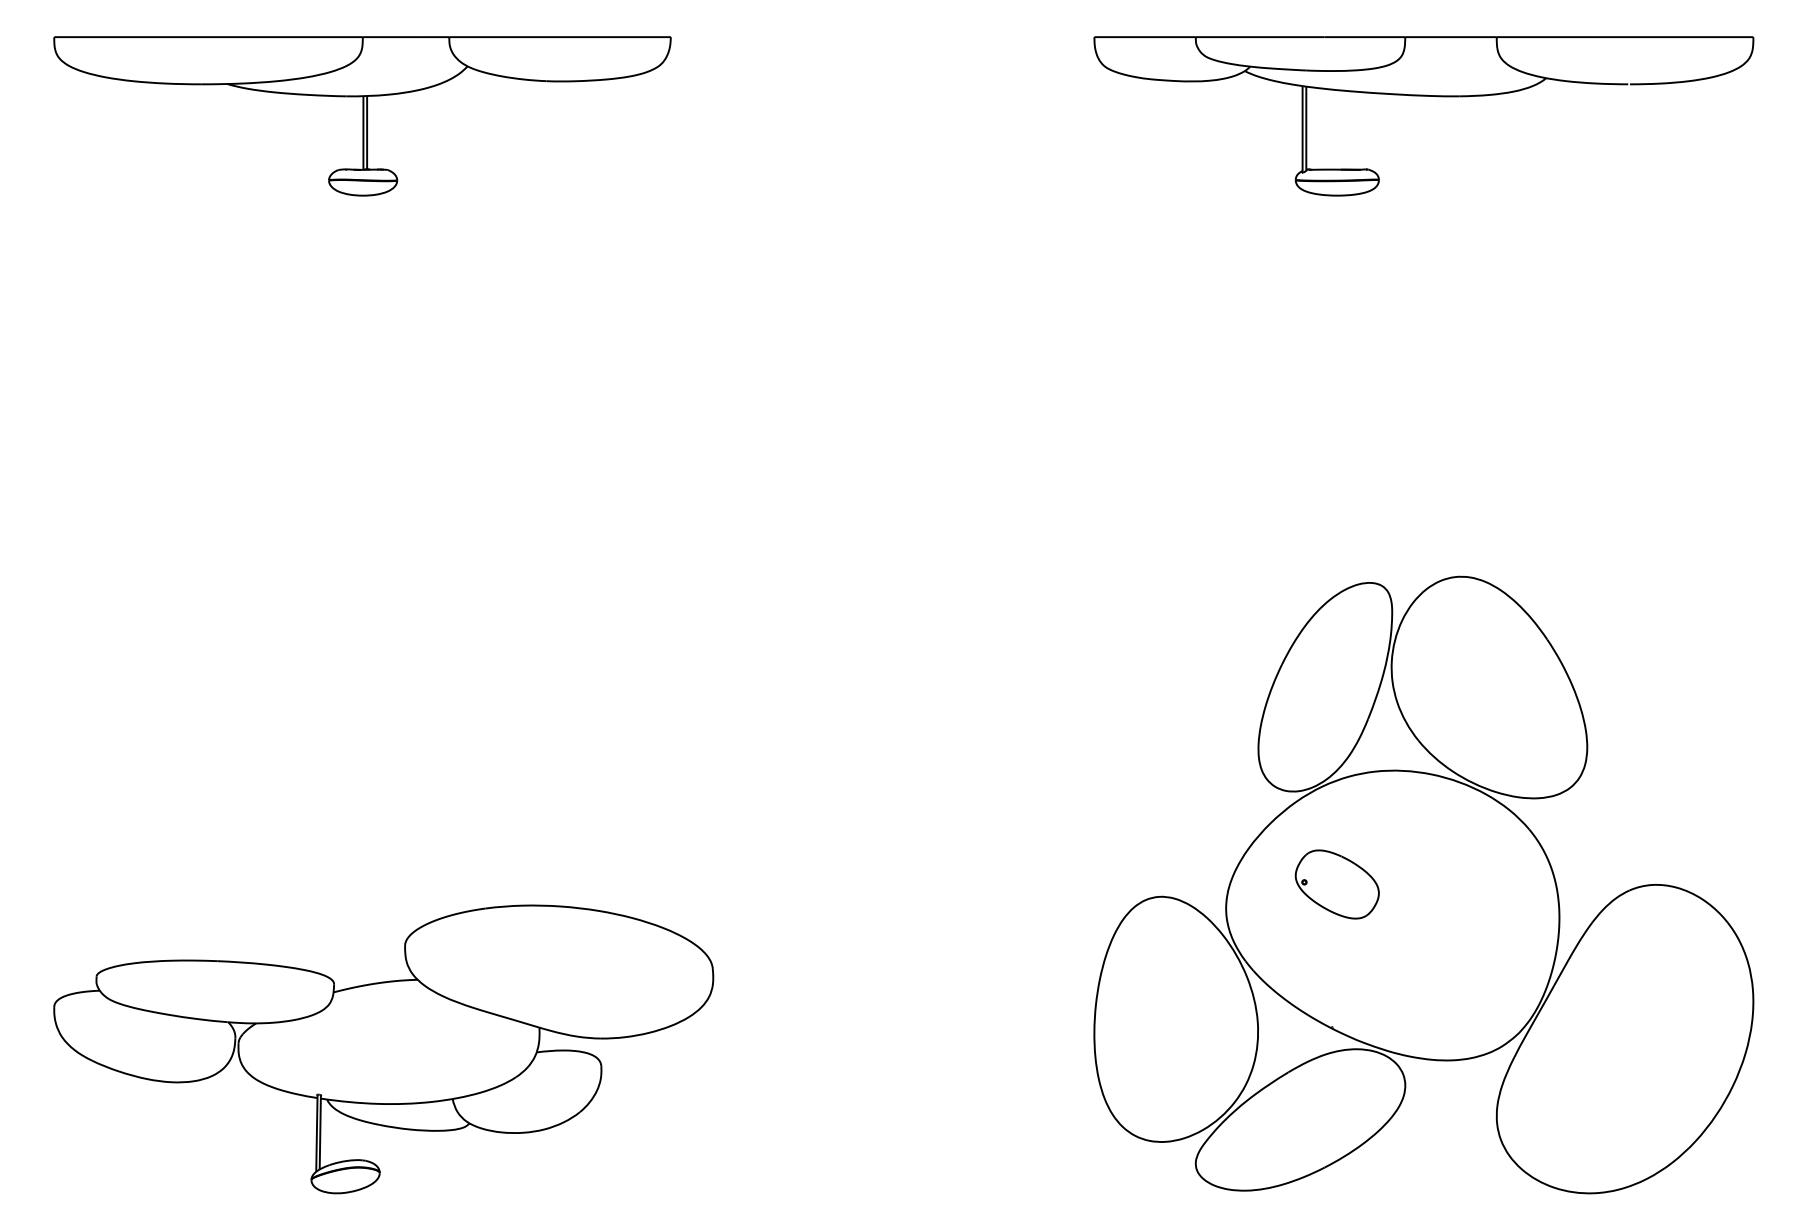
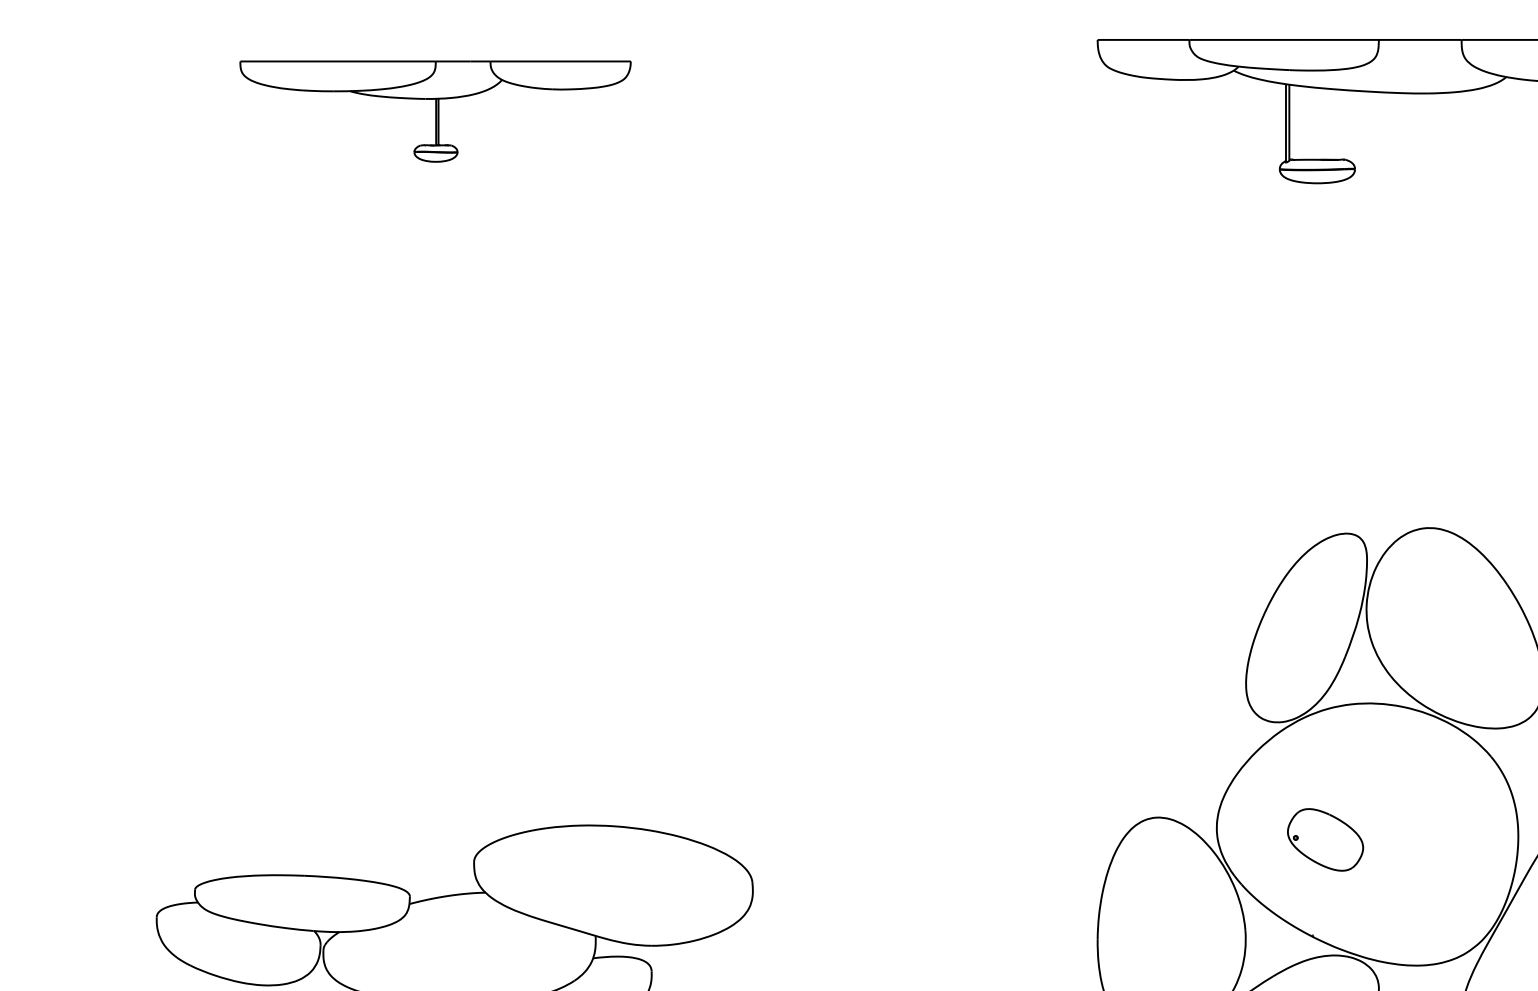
part: (362, 116) -> (435, 111), size x0.7
part: (1336, 884) -> (1324, 839), moved

